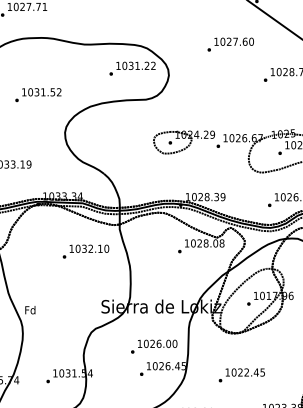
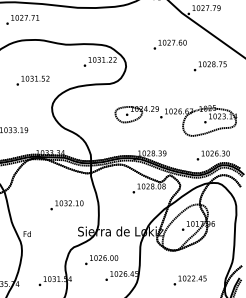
text: (85, 251) -> (66, 205), moved
text: (154, 345) -> (101, 259), moved
text: (240, 375) -> (189, 280), moved

